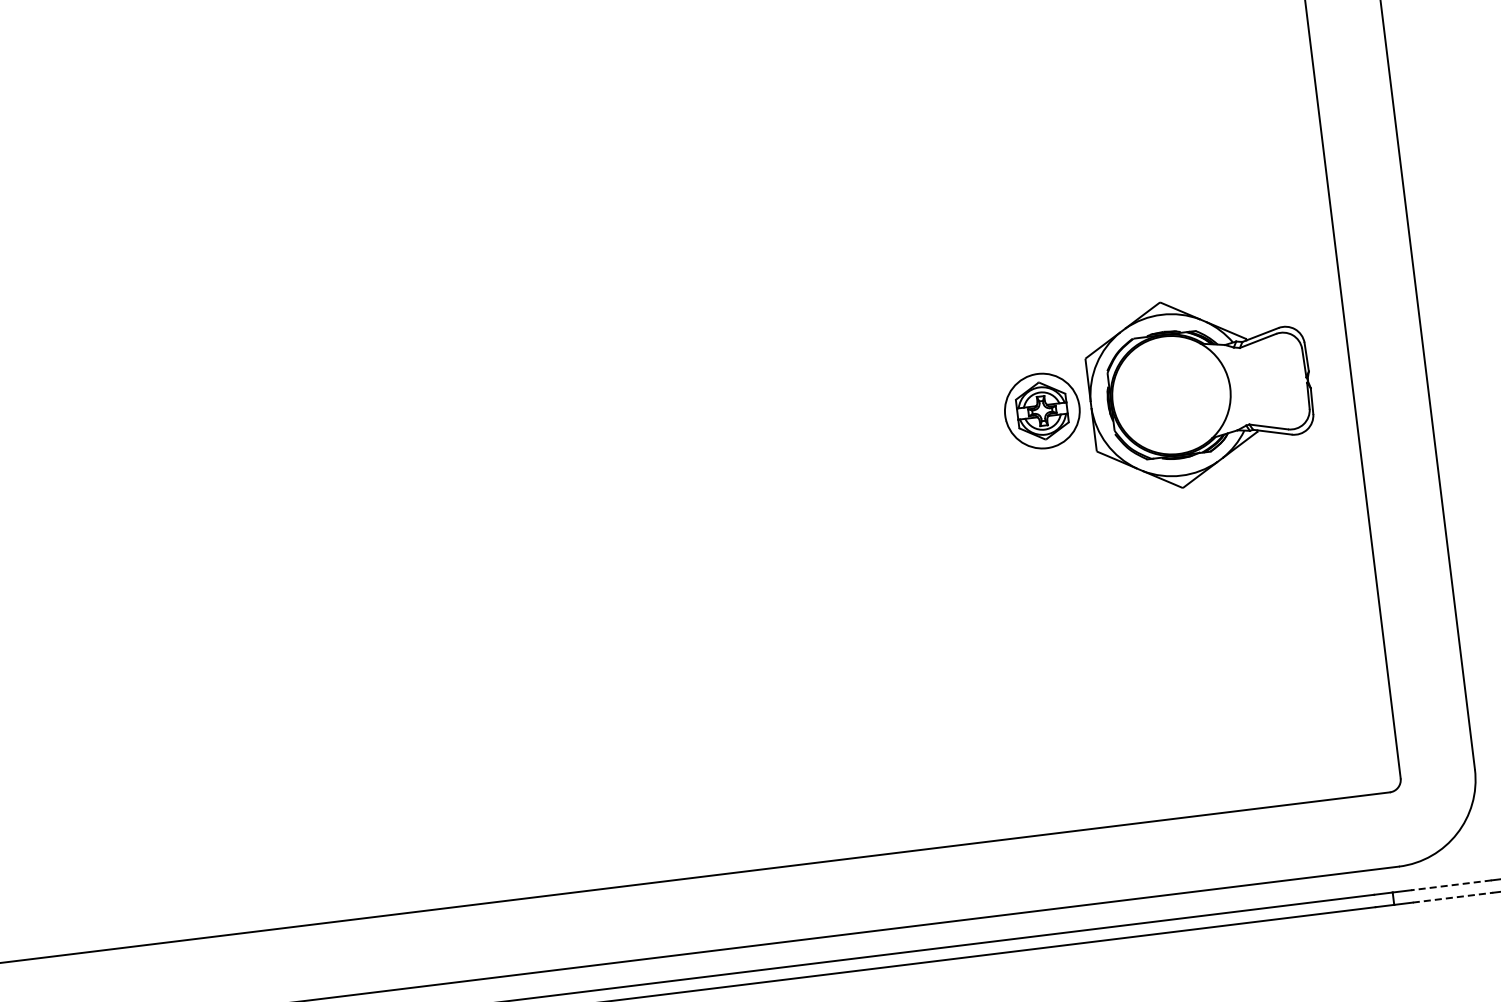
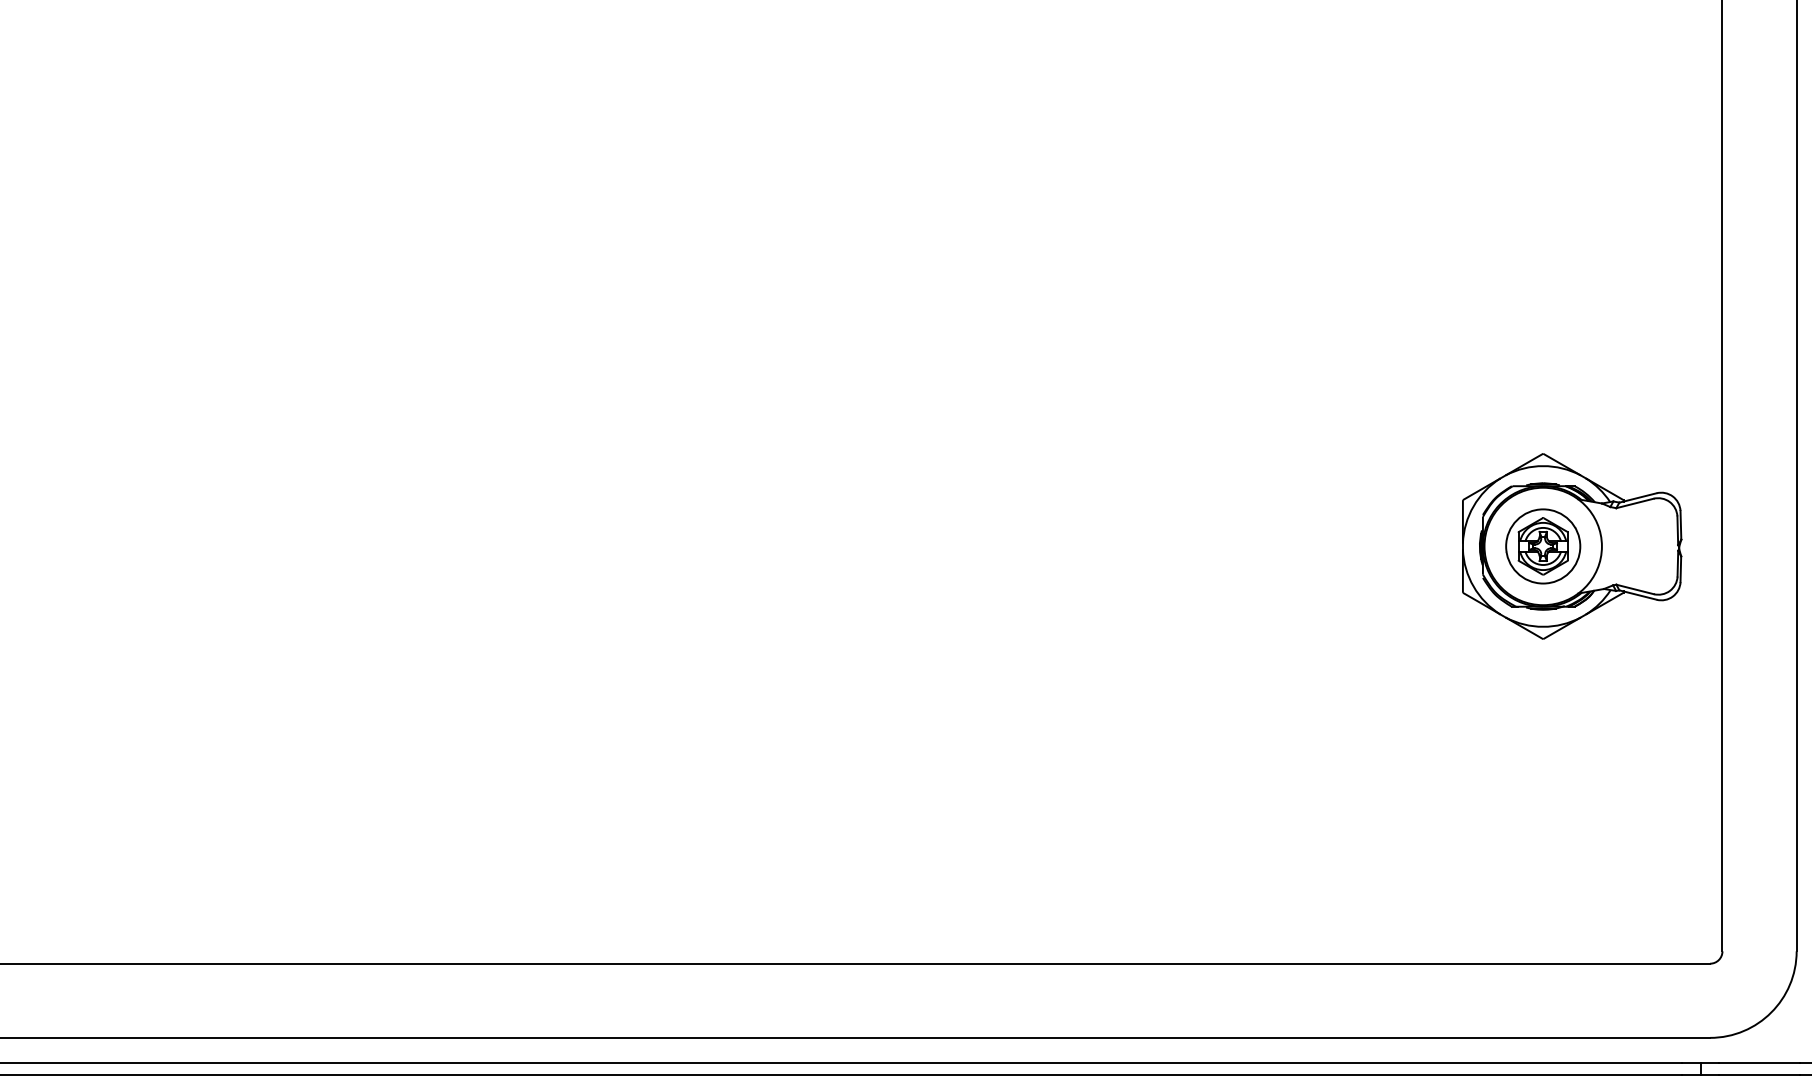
part: (1042, 411) -> (1543, 546), moved
line: (1451, 885) -> (1759, 1062), dashed -> solid
line: (1453, 897) -> (1760, 1074), dashed -> solid

